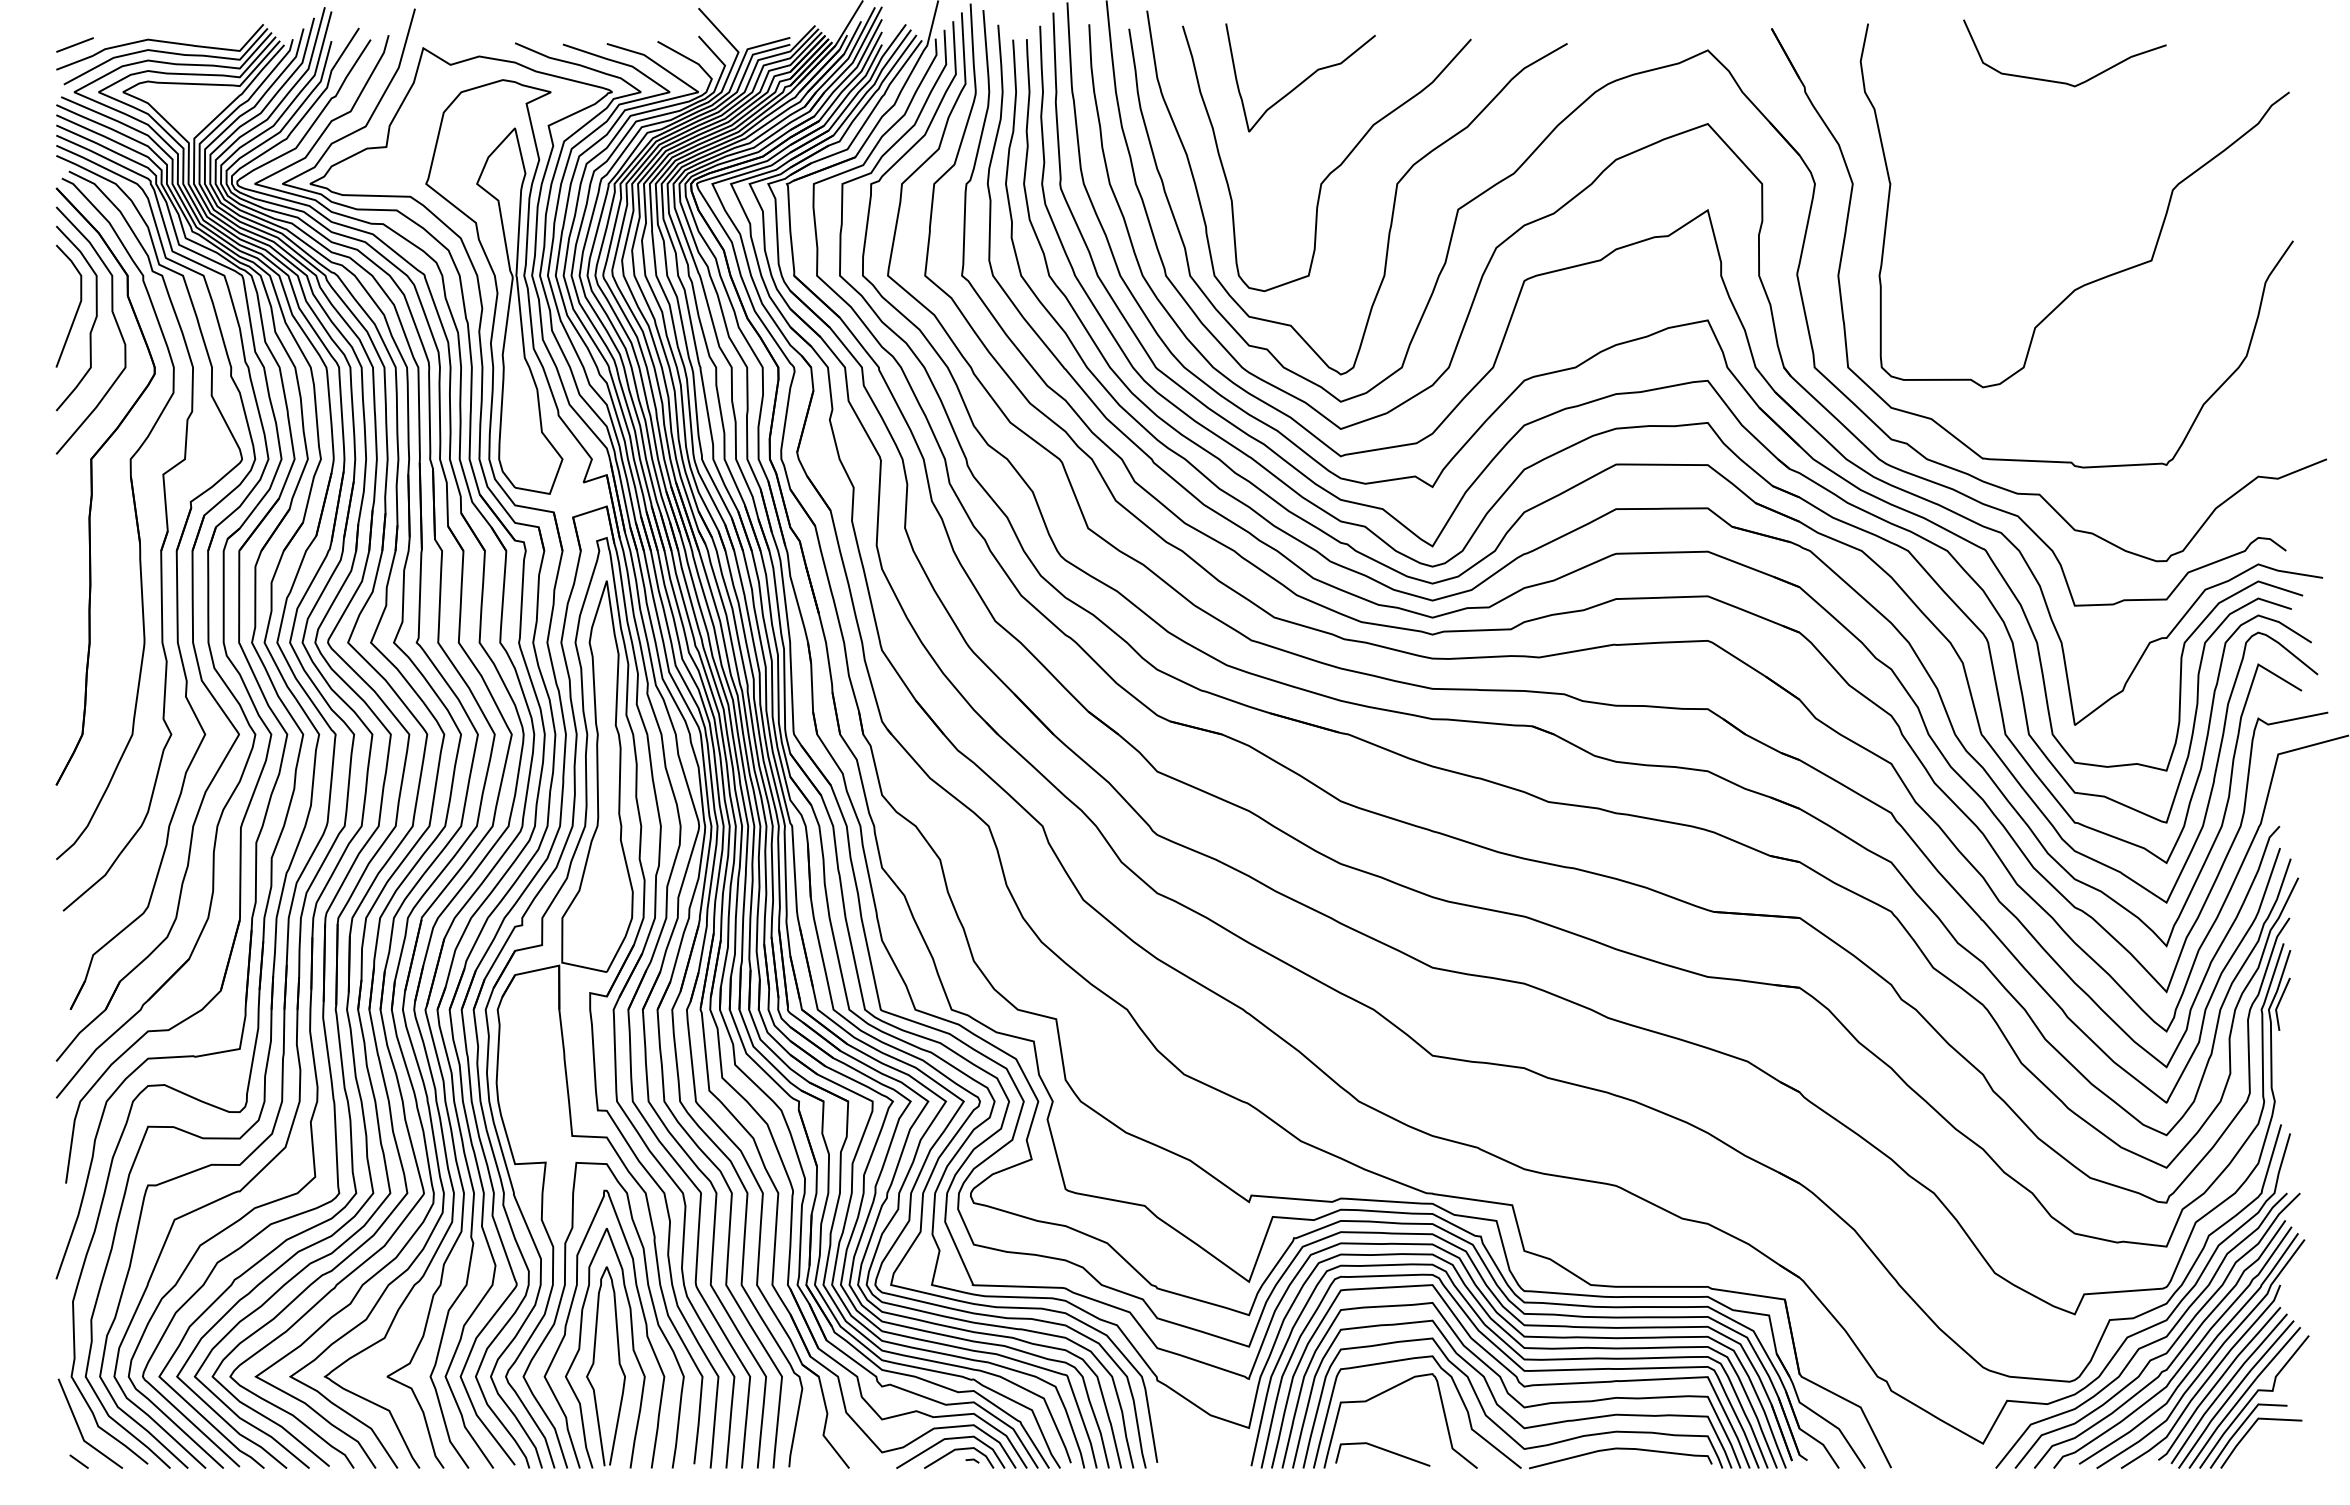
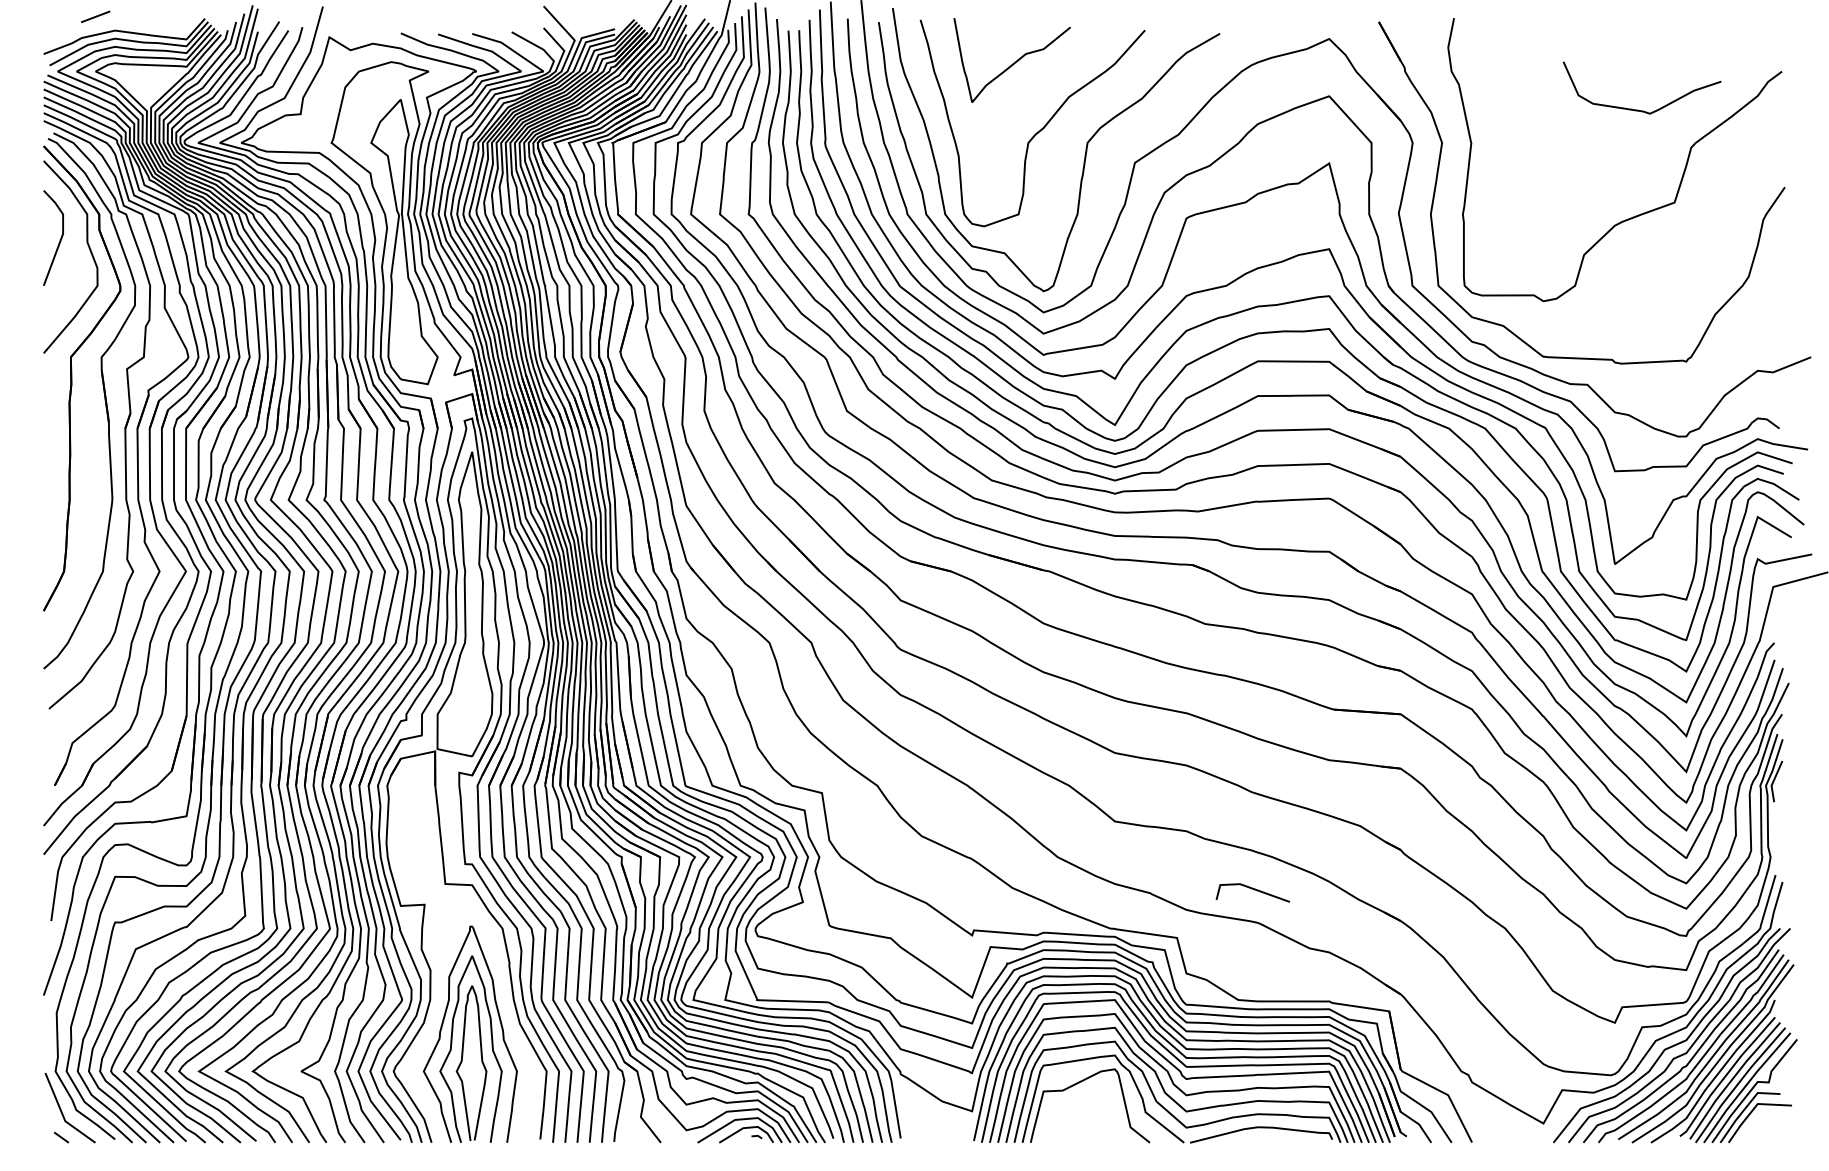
line: (74, 44) -> (95, 16), moved
curve: (2060, 81) -> (1638, 109), moved
curve: (92, 324) -> (71, 252), removed
curve: (560, 1305) -> (436, 1015), removed
line: (1383, 1450) -> (1253, 889), moved

